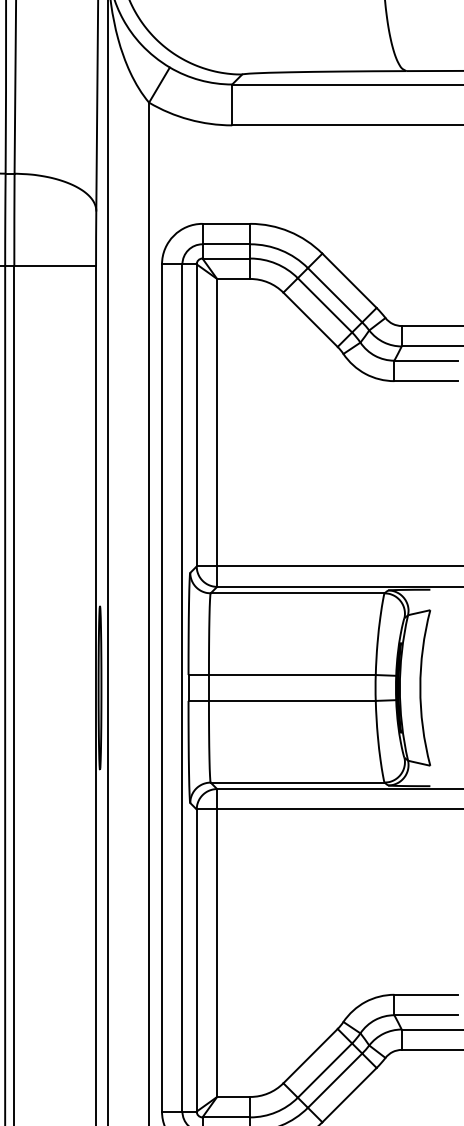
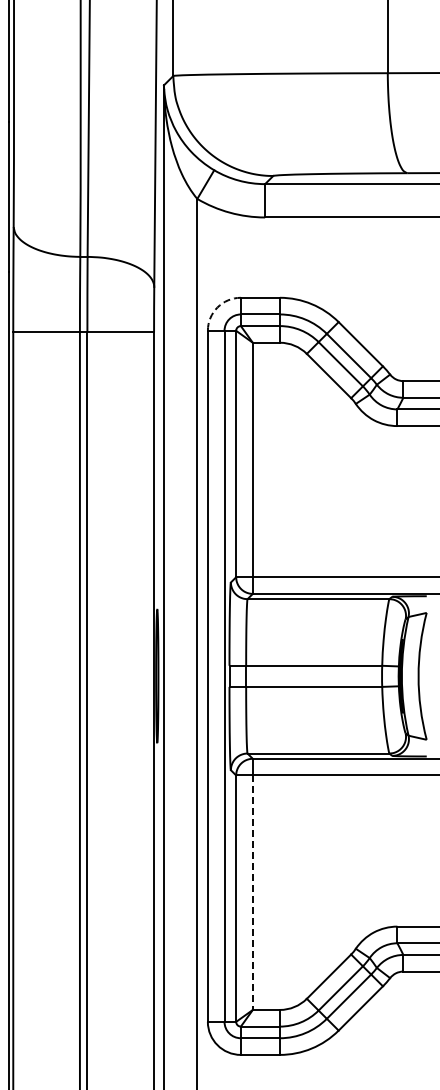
arc: (173, 235) -> (217, 307), solid -> dashed
line: (216, 954) -> (252, 893), solid -> dashed

